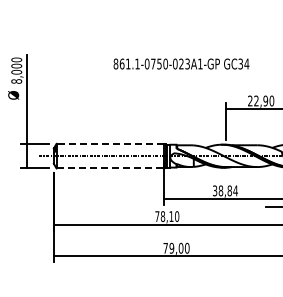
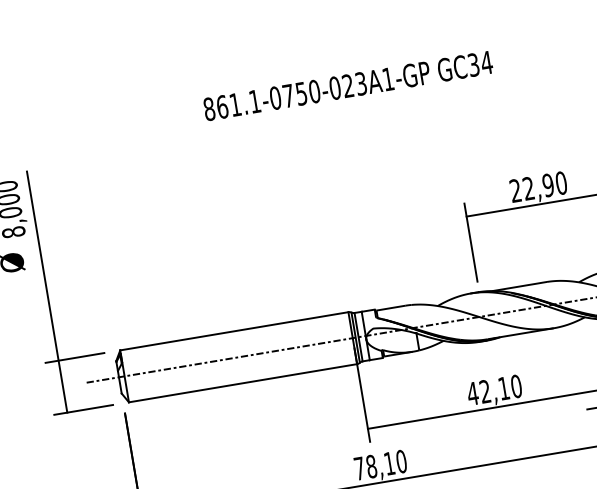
text: (181, 63) -> (348, 84), moved
line: (110, 143) -> (234, 330), dashed -> solid
line: (110, 168) -> (243, 383), dashed -> solid
text: (224, 190) -> (492, 389), 38,84 -> 42,10

